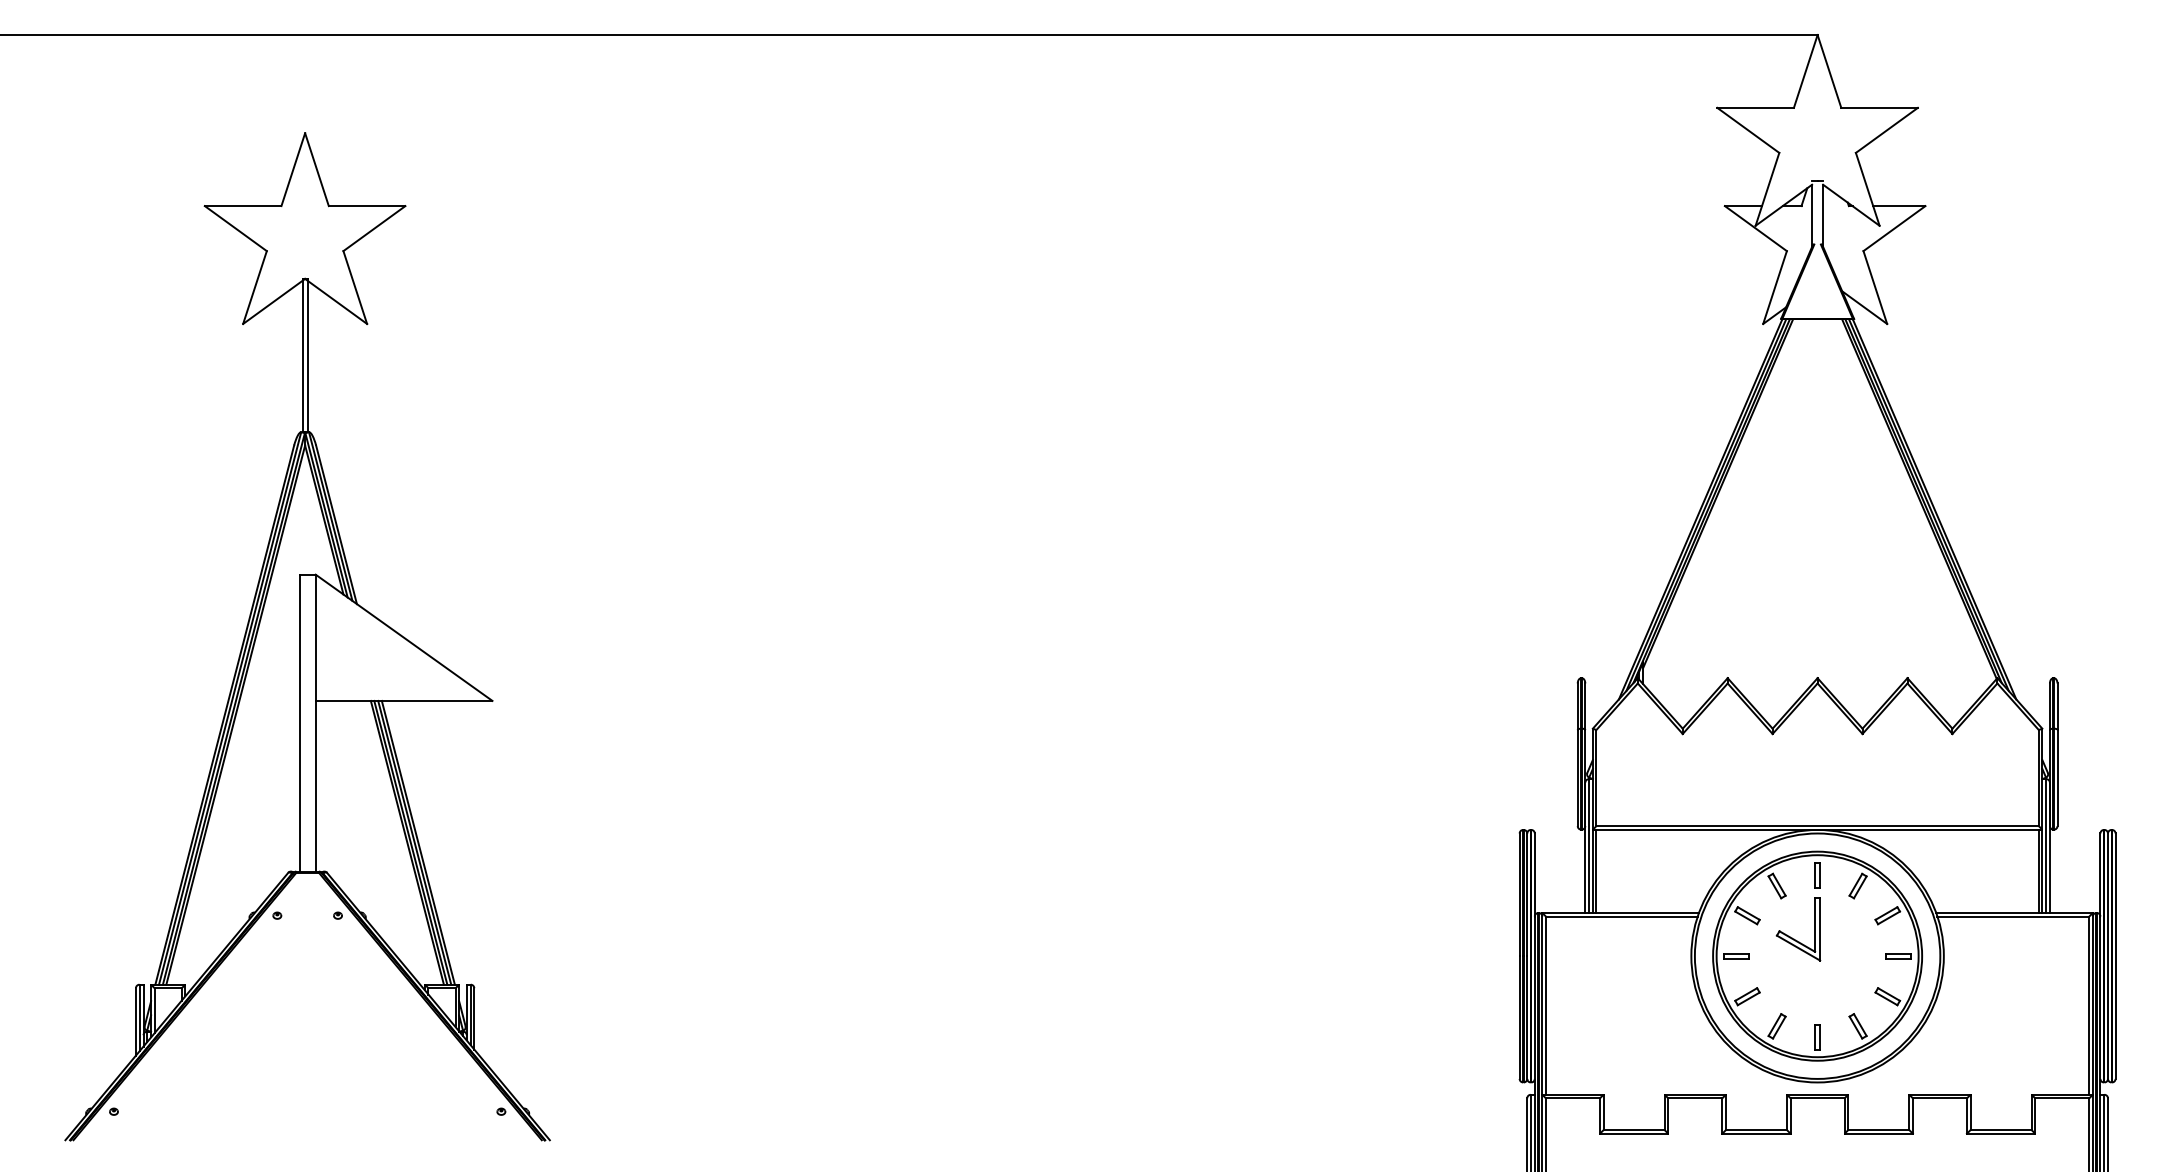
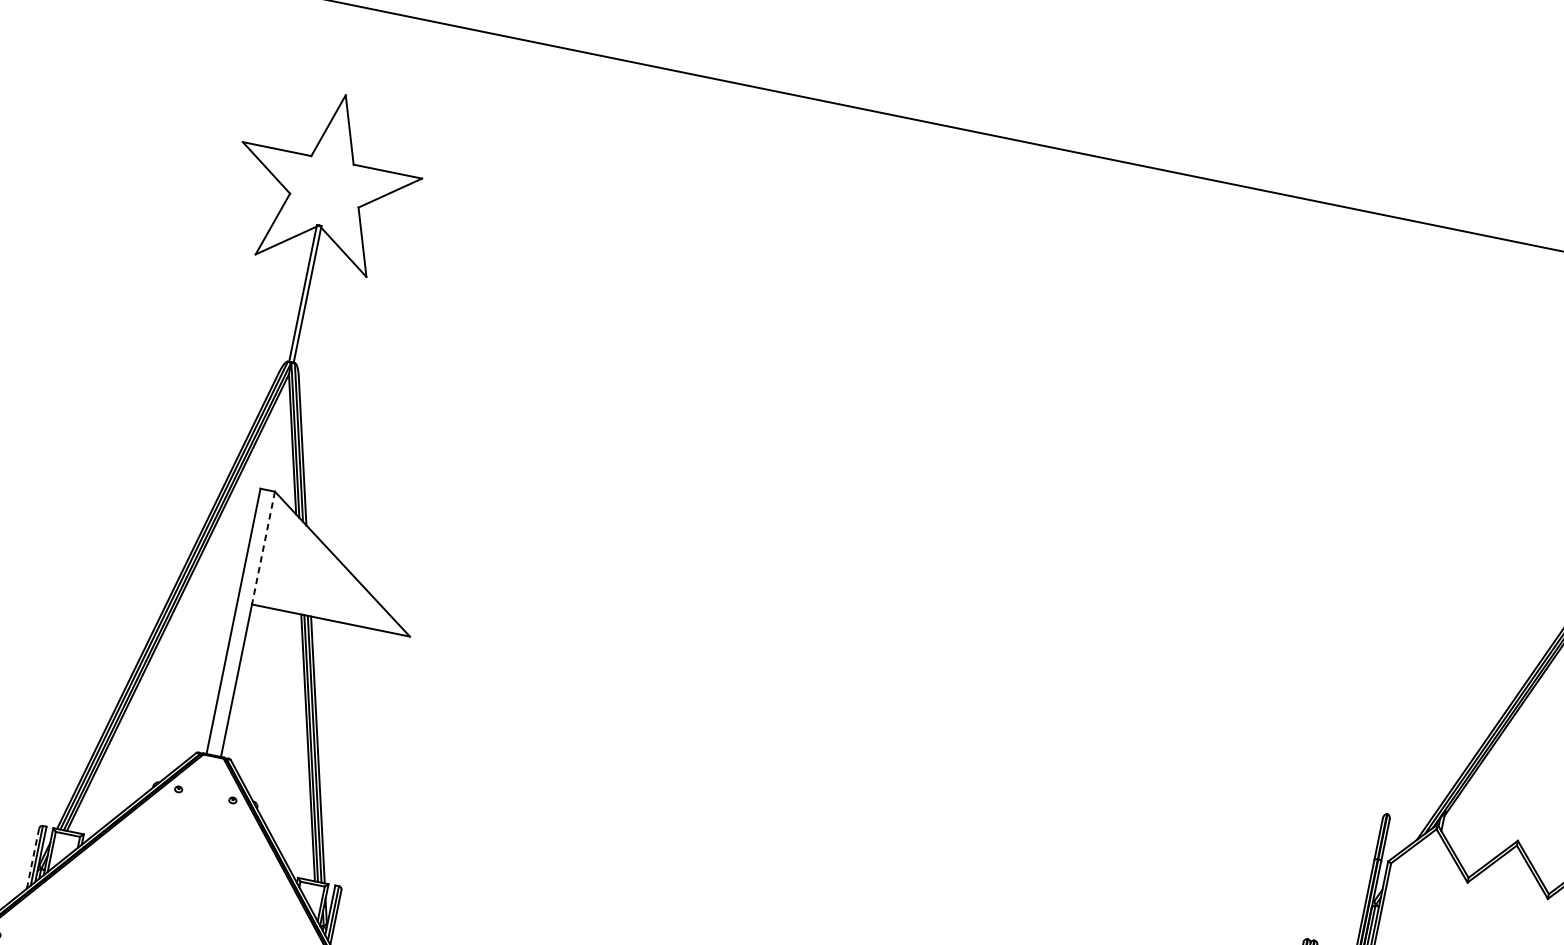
line: (315, 638) -> (263, 548), solid -> dashed
line: (135, 1021) -> (32, 858), solid -> dashed

